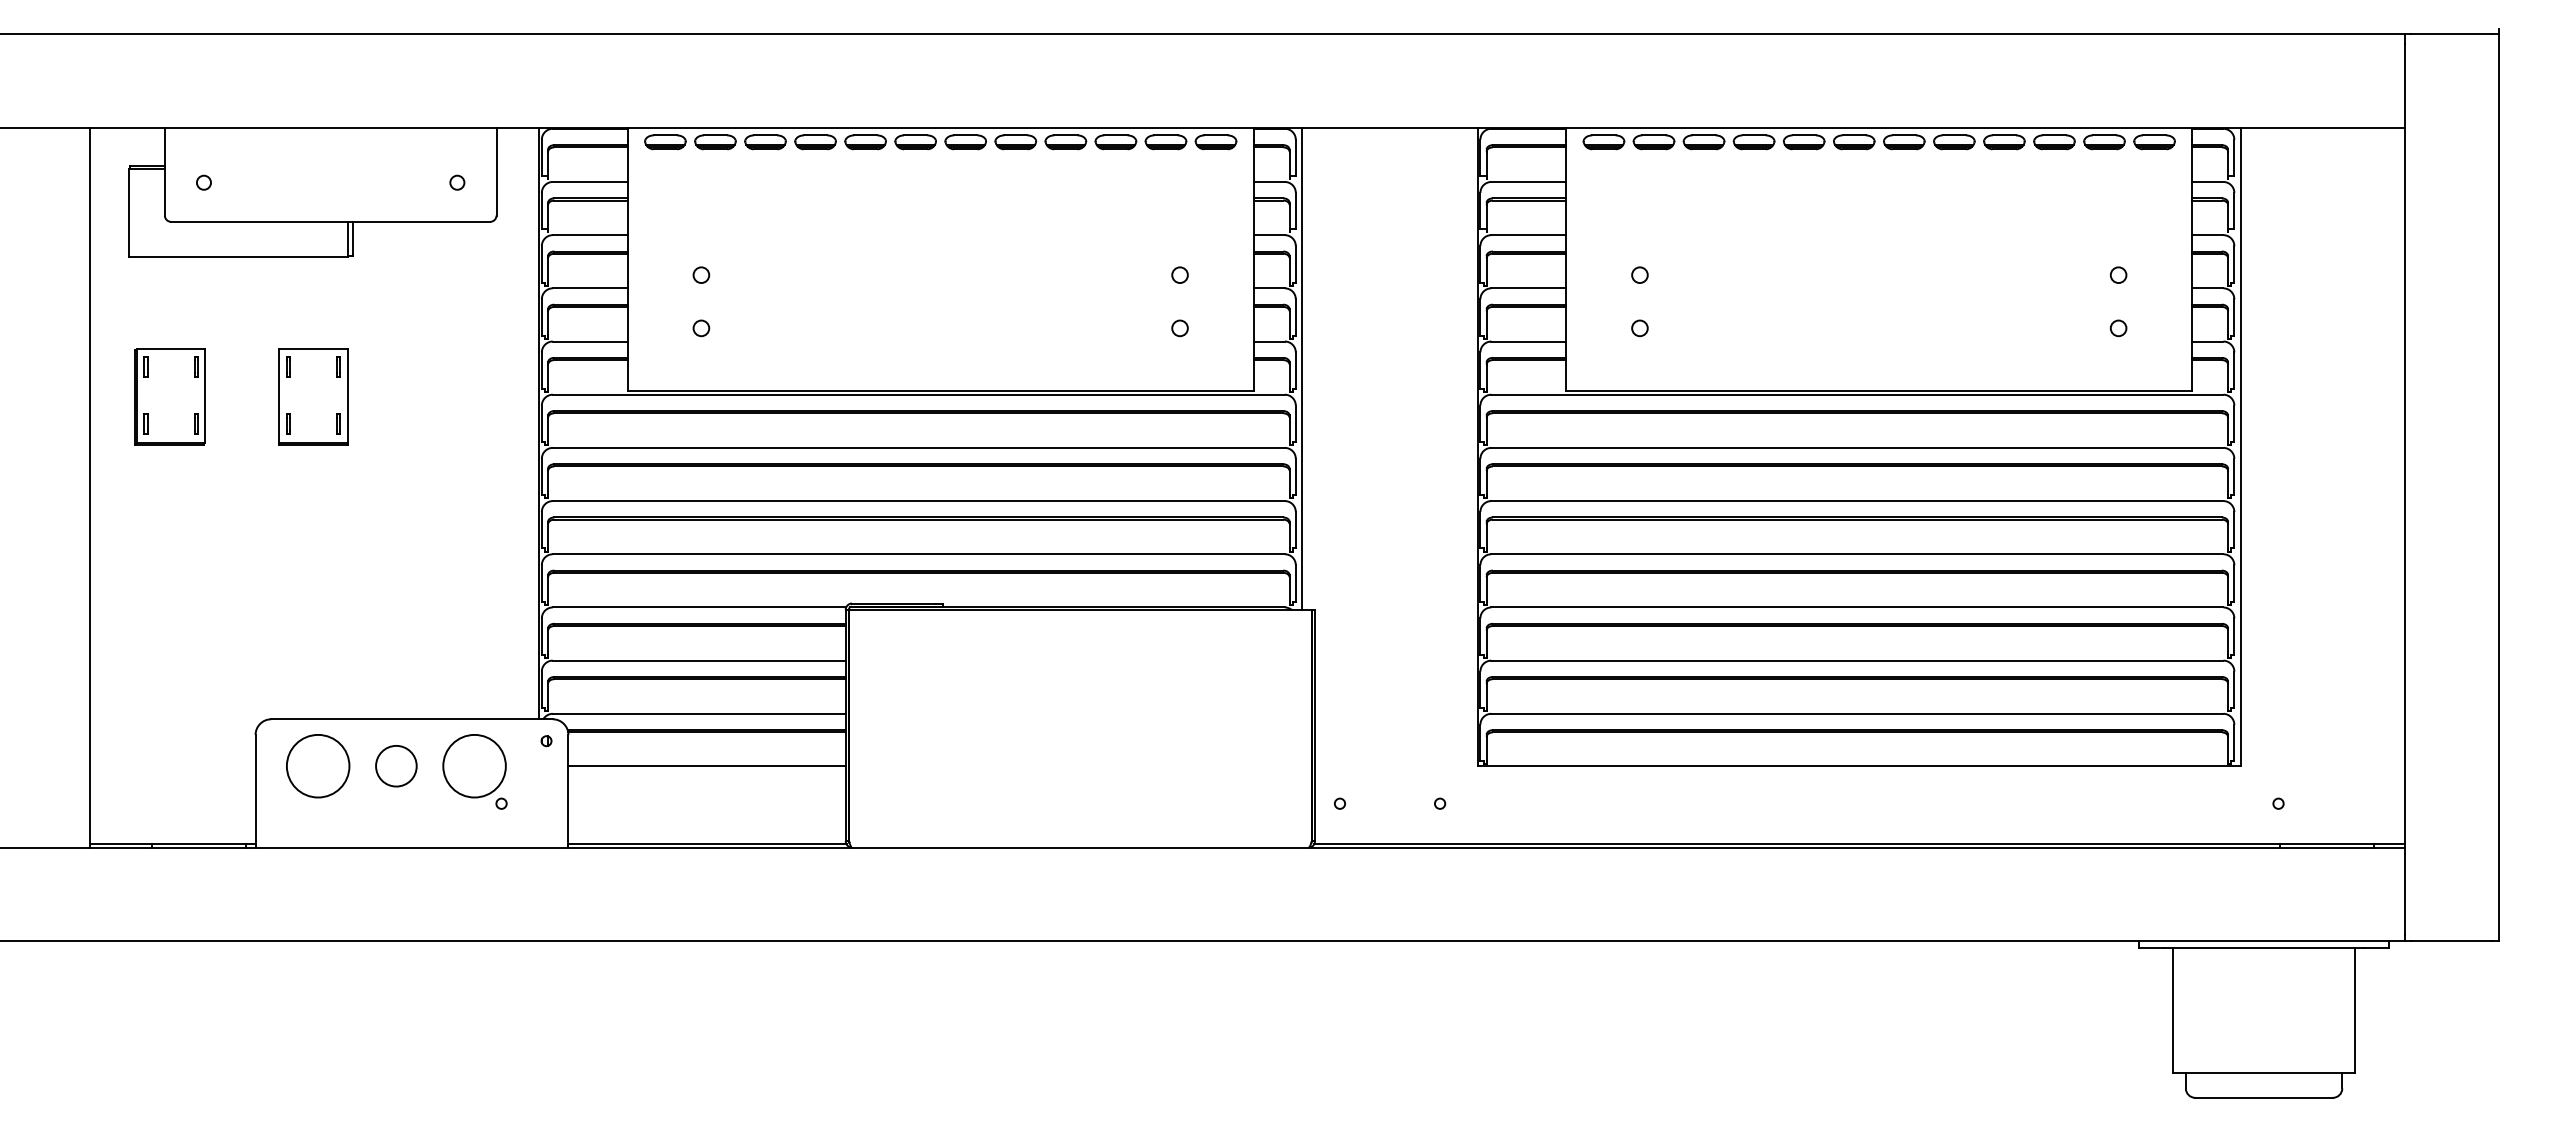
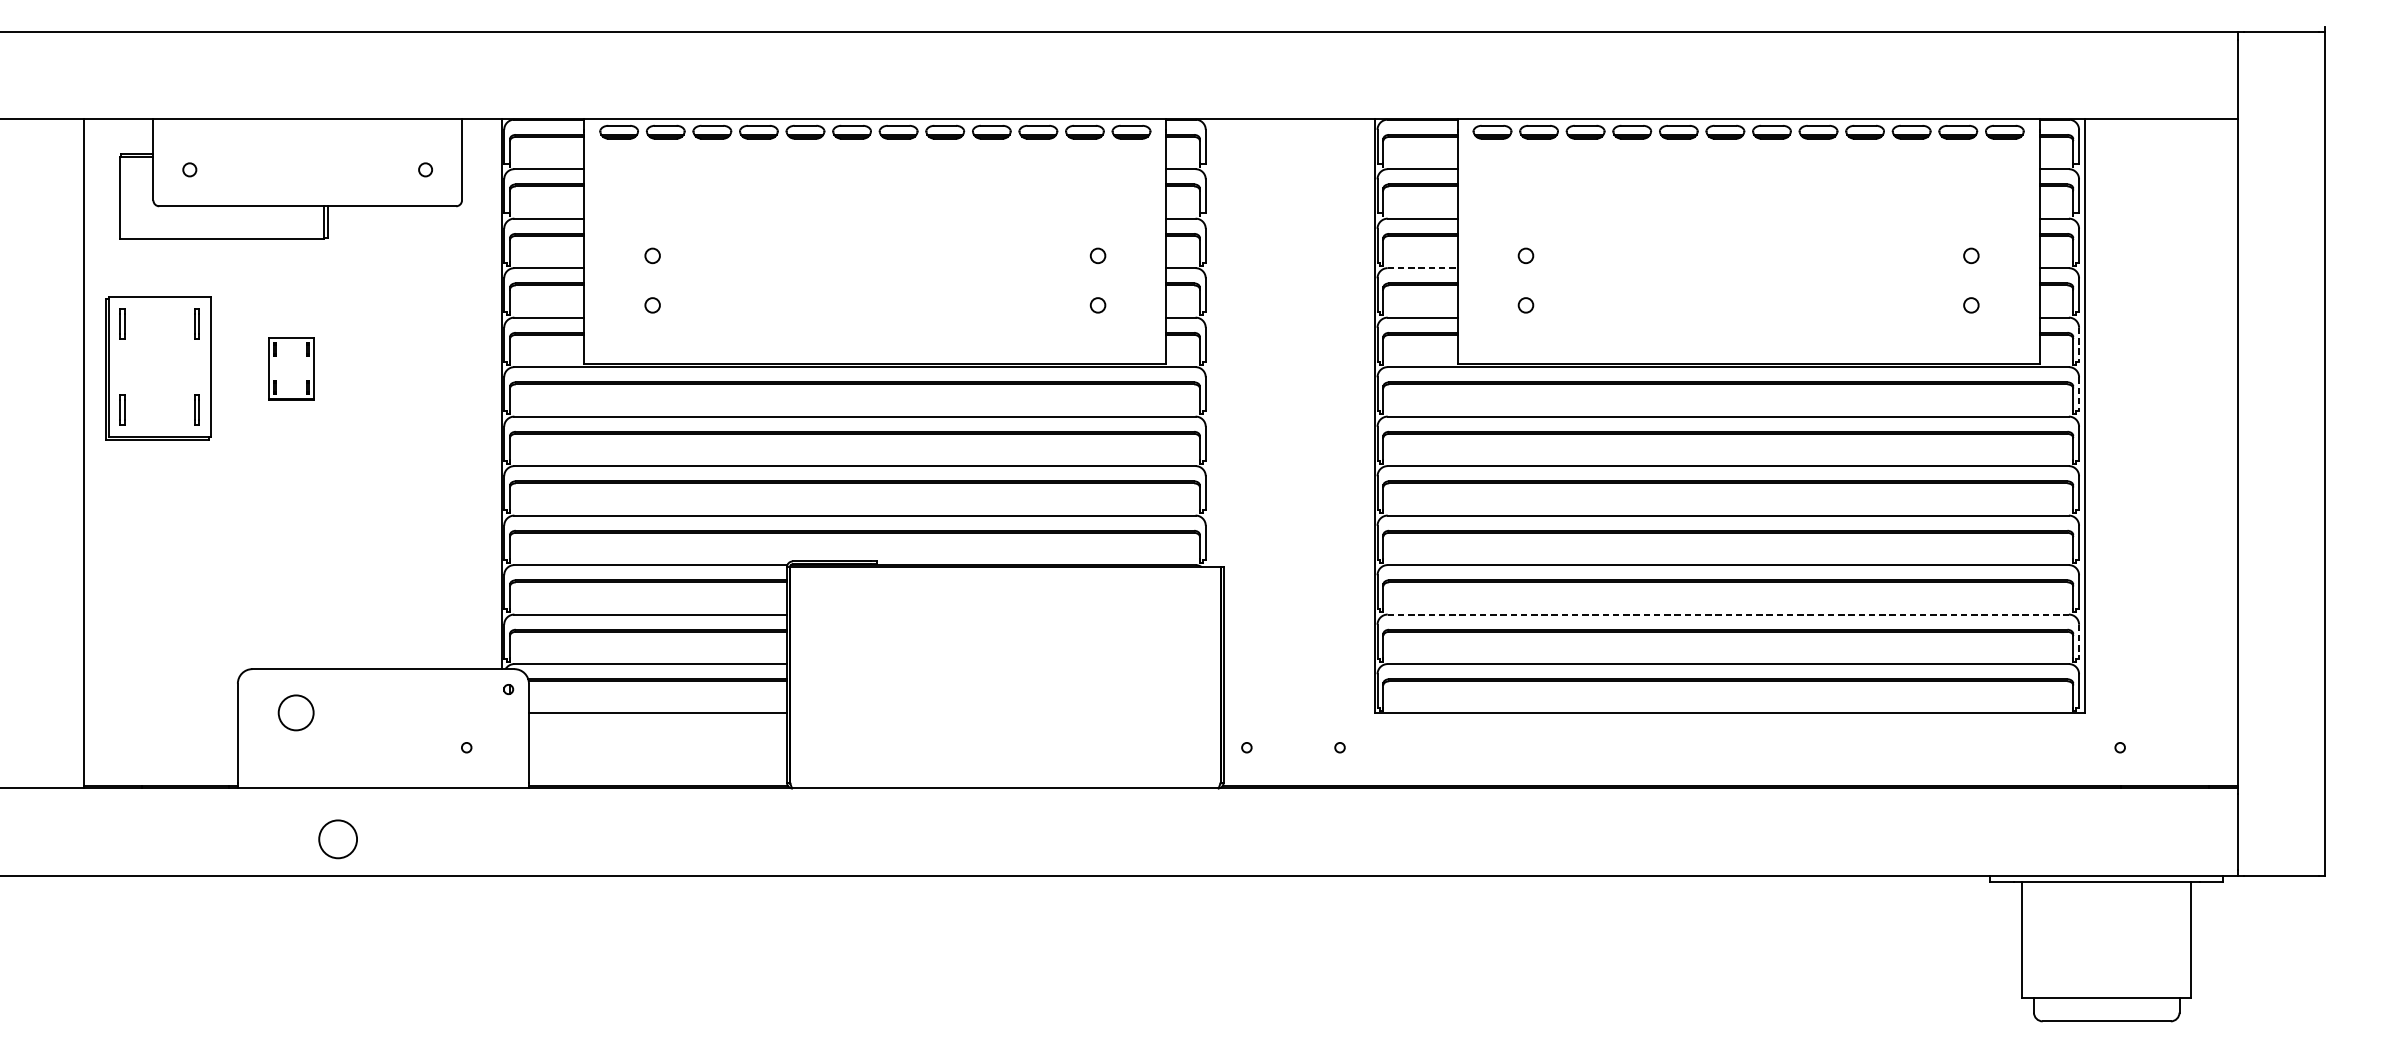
line: (1528, 288) -> (1422, 268), solid -> dashed
line: (1302, 368) -> (1211, 342), removed
line: (2234, 371) -> (2079, 345), solid -> dashed
part: (169, 396) -> (157, 368), size x1.6
part: (313, 396) -> (291, 368), size x0.7
line: (2234, 424) -> (2079, 394), solid -> dashed
line: (1857, 660) -> (1728, 614), solid -> dashed
line: (2234, 690) -> (2079, 642), solid -> dashed
circle: (318, 766) -> (296, 713), size x0.6
circle: (396, 766) -> (338, 839), moved
circle: (474, 766) -> (441, 713), removed

